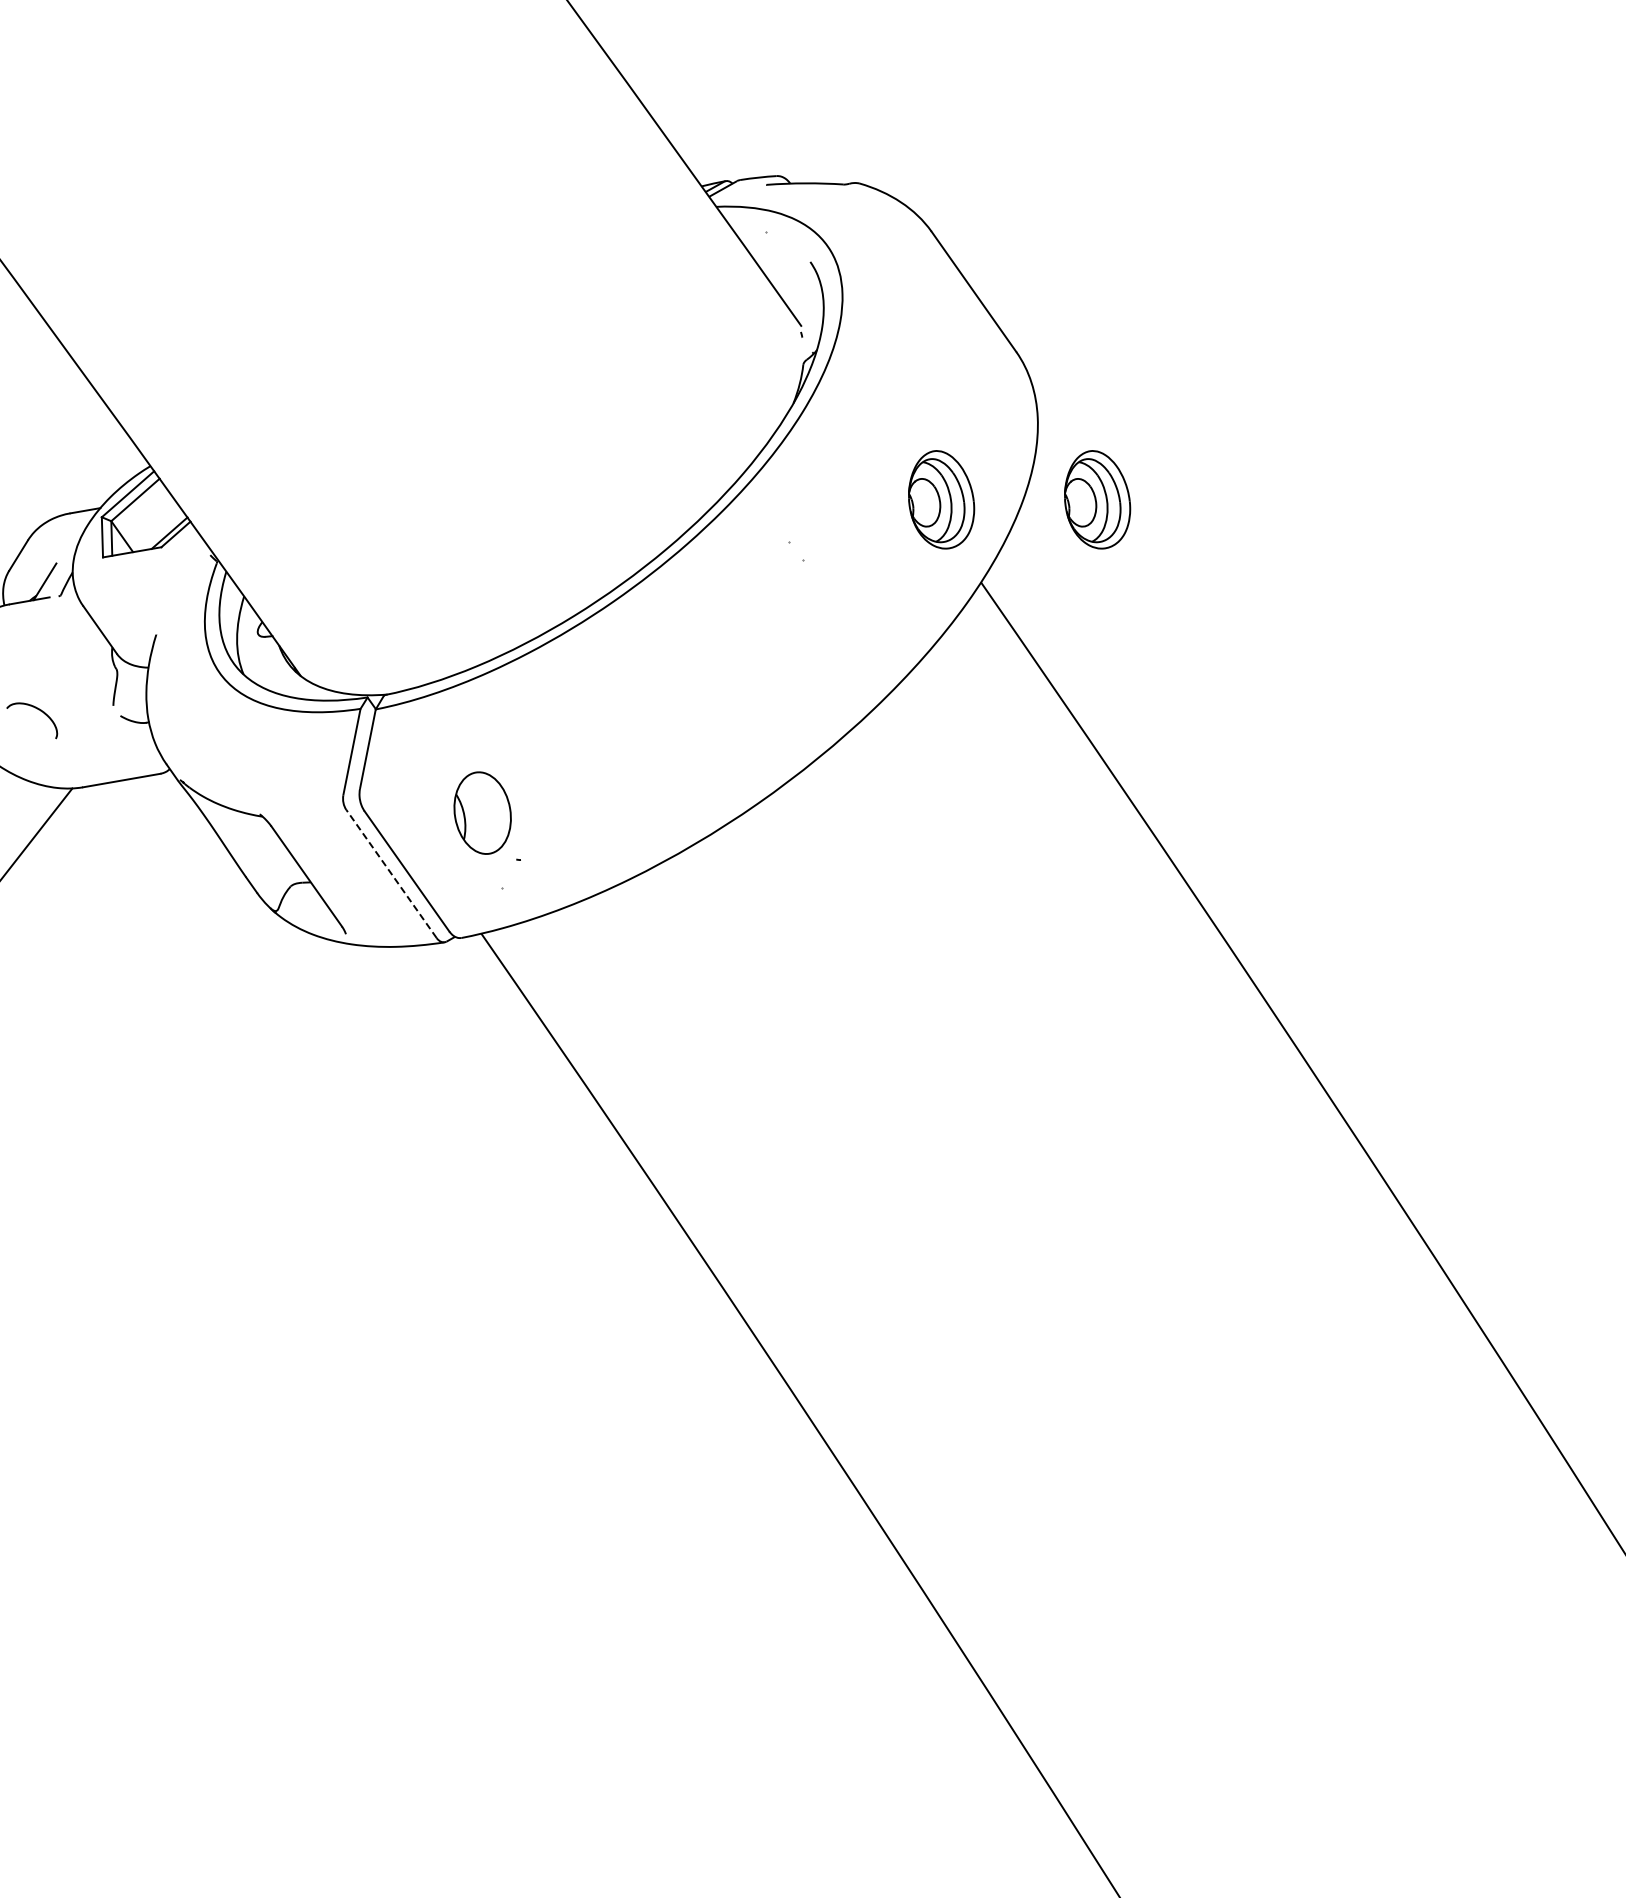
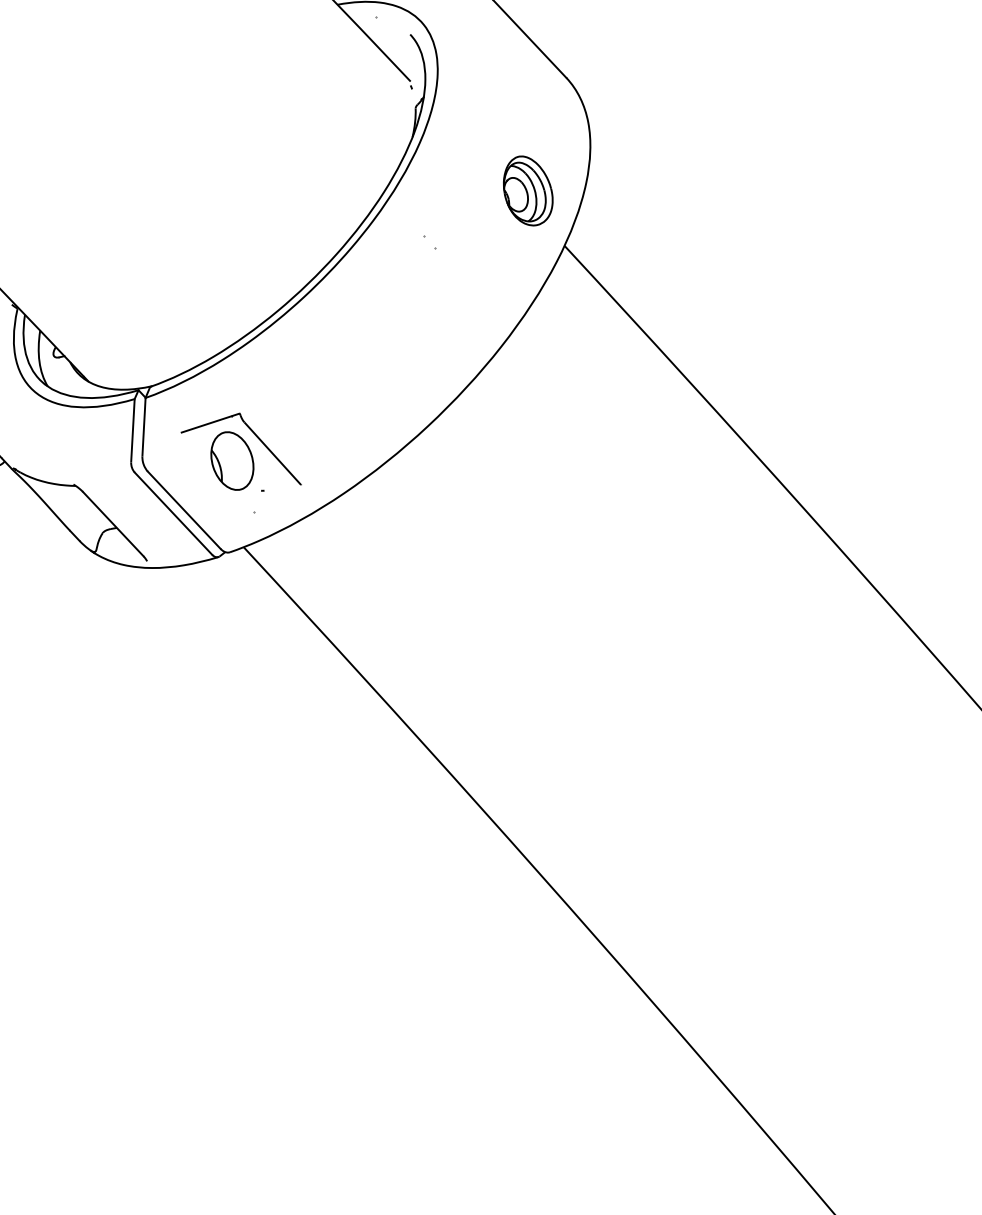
part: (1097, 499) -> (639, 174), removed
part: (519, 783) -> (255, 436), added
line: (391, 873) -> (173, 513), dashed -> solid

